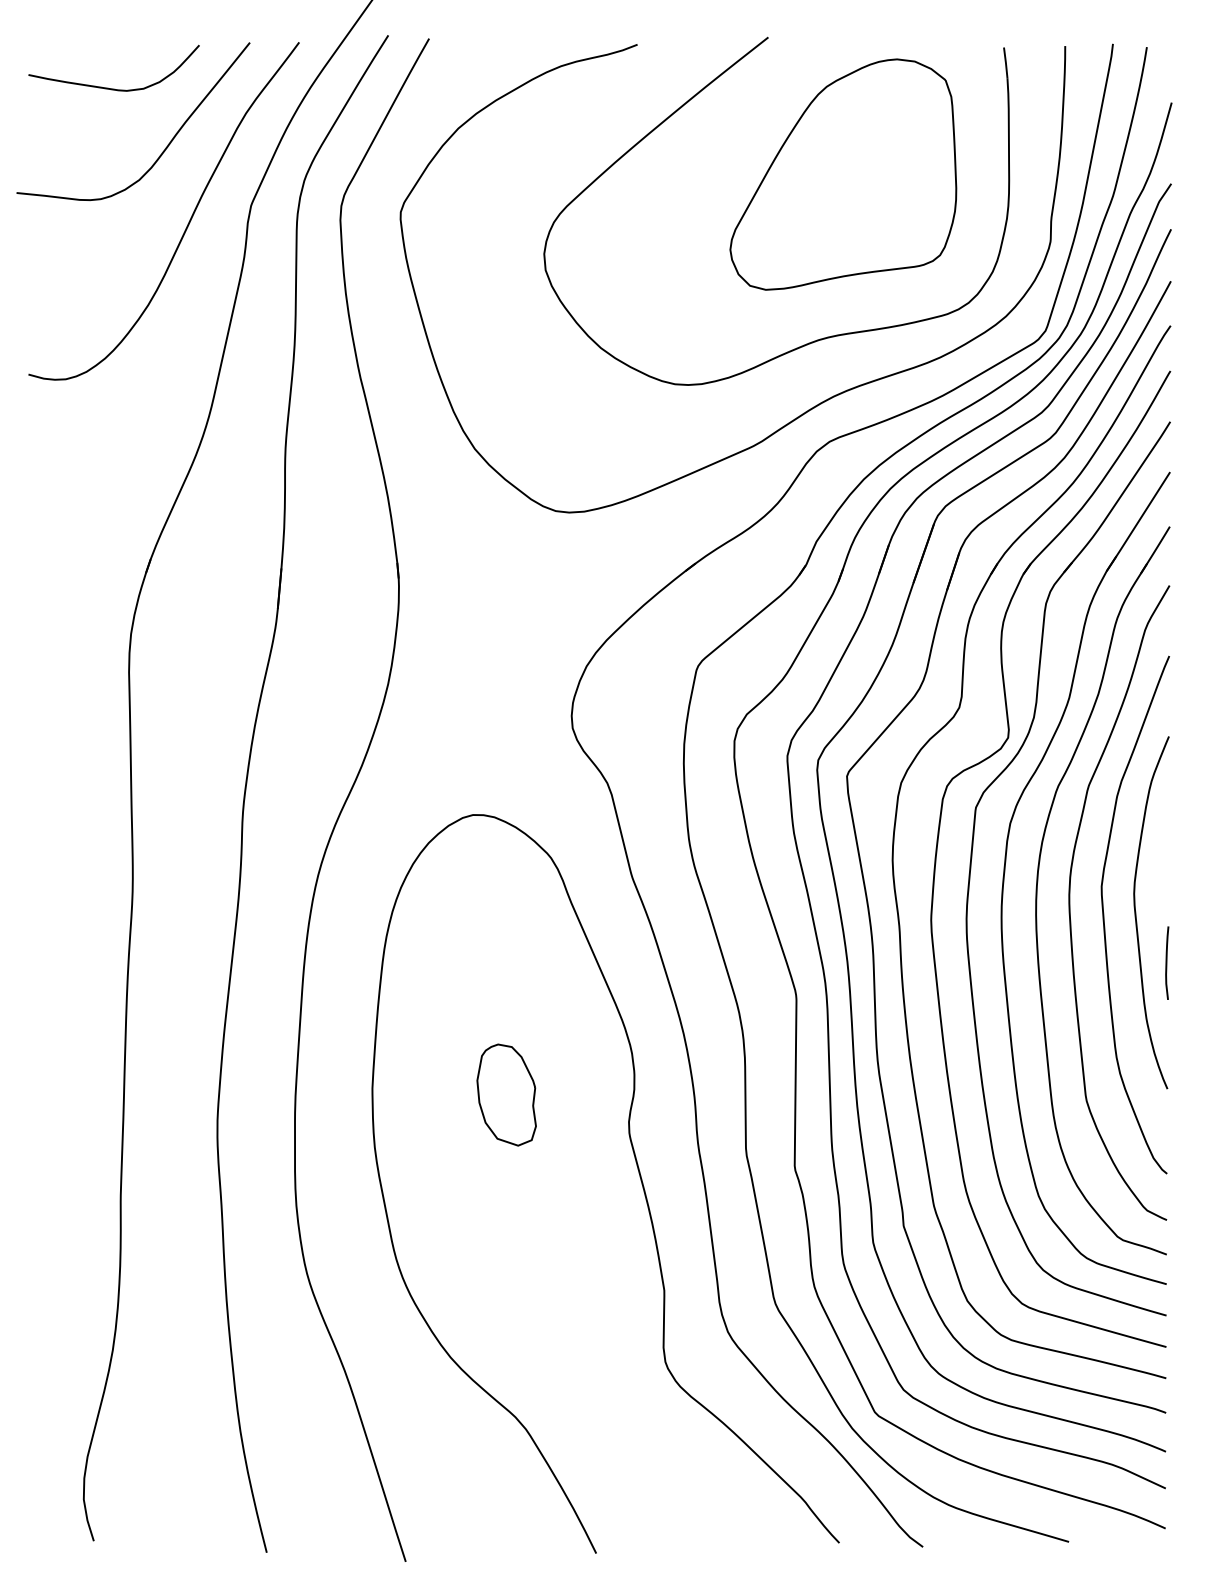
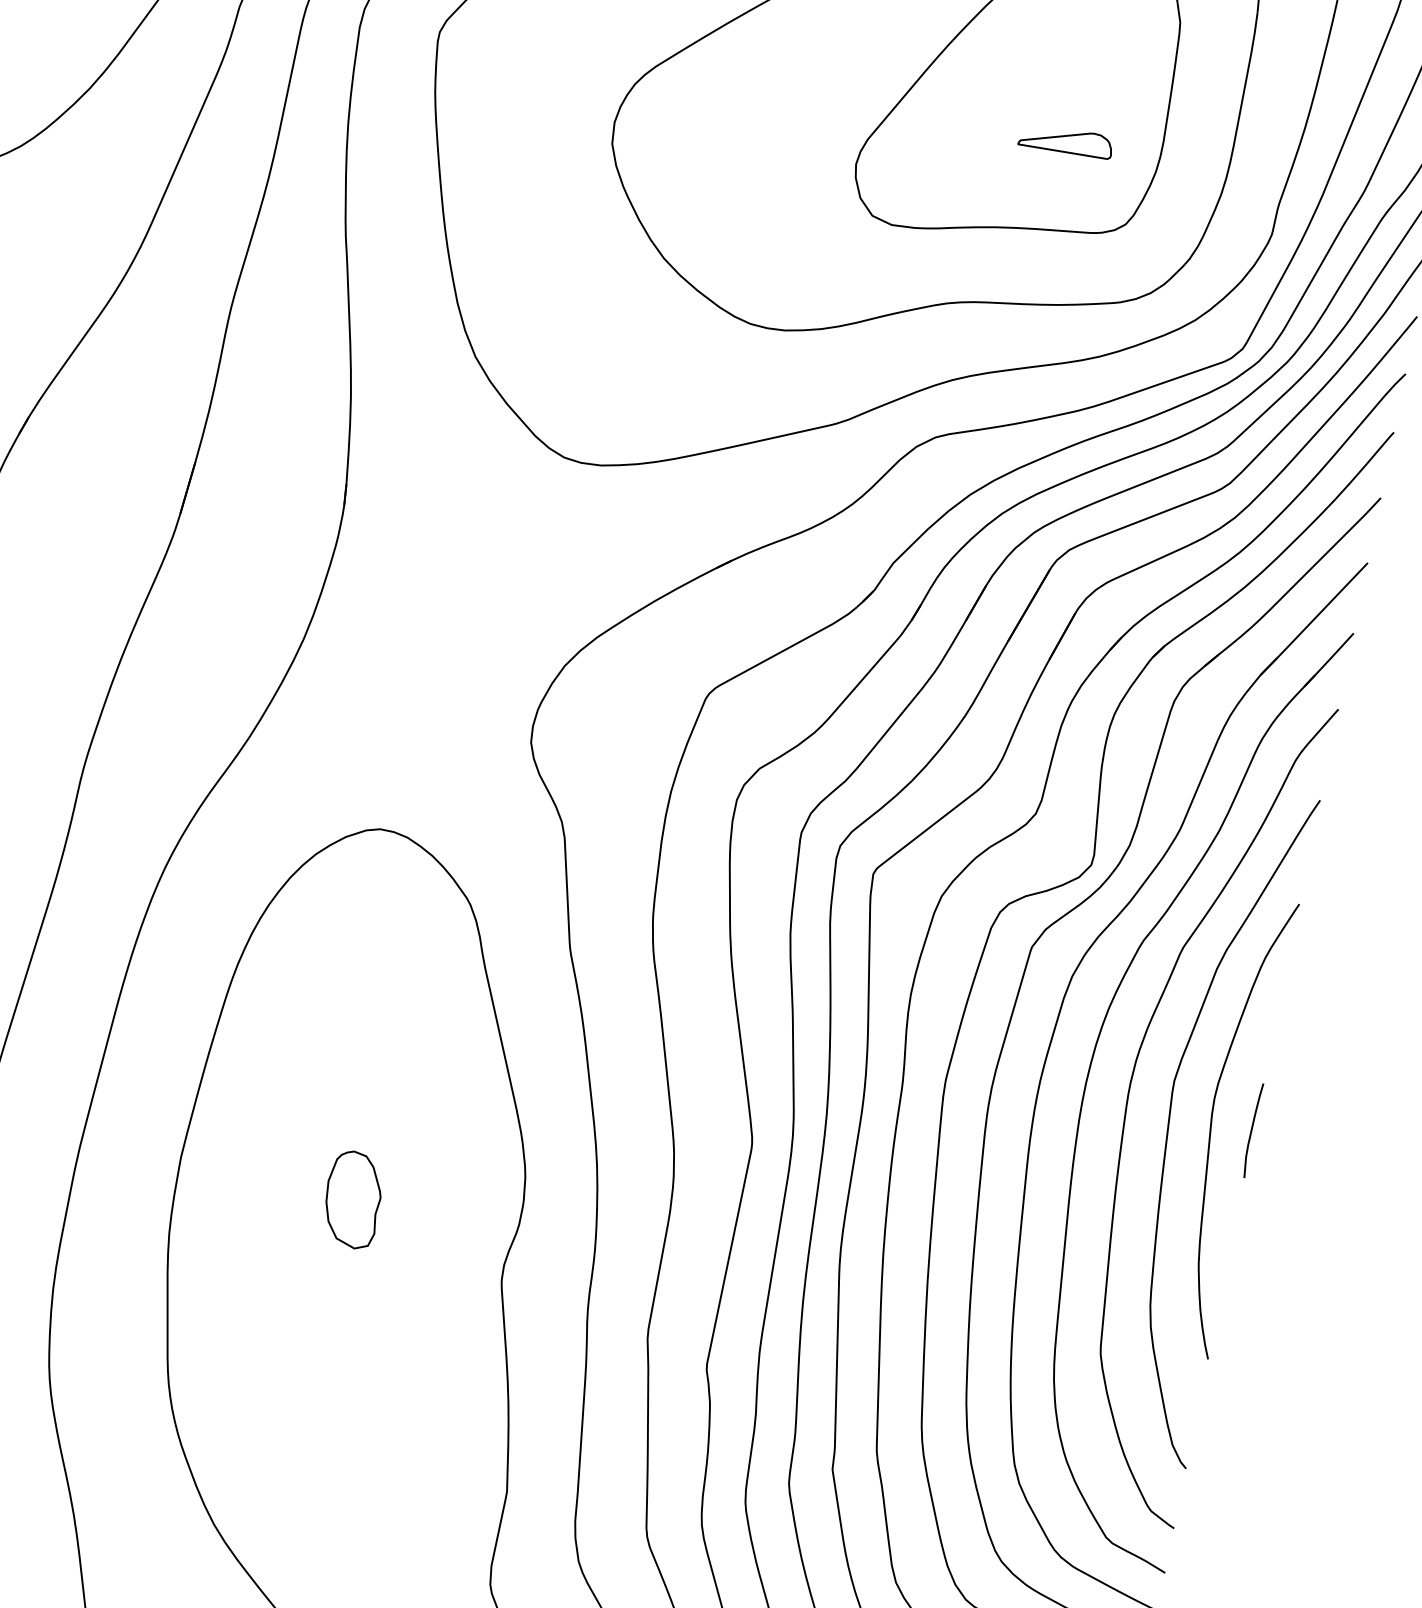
part: (883, 201) -> (1066, 140), added
curve: (1167, 962) -> (1253, 1129), moved
part: (506, 1095) -> (352, 1200), size x0.71

